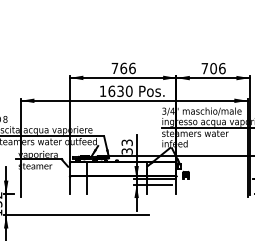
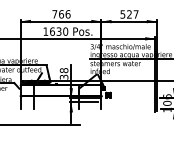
text: (213, 68) -> (129, 14), 706 -> 527
text: (126, 142) -> (63, 70), 33 -> 38

